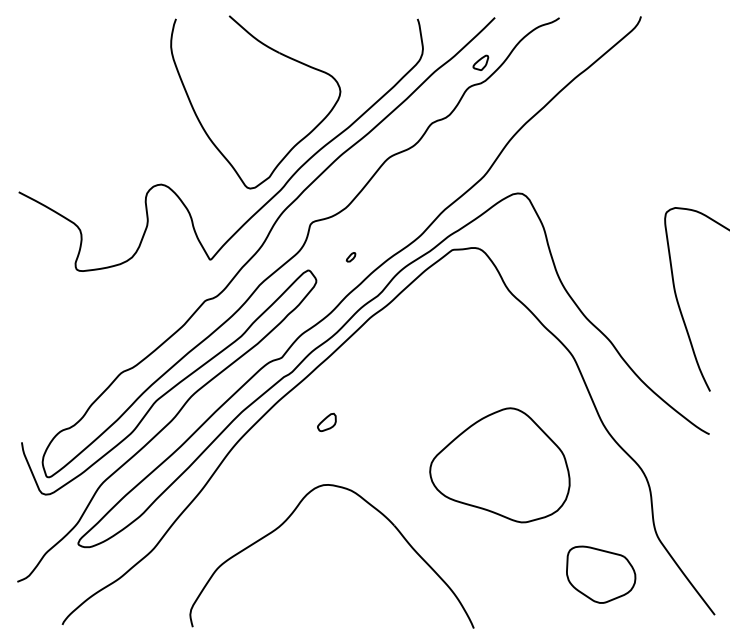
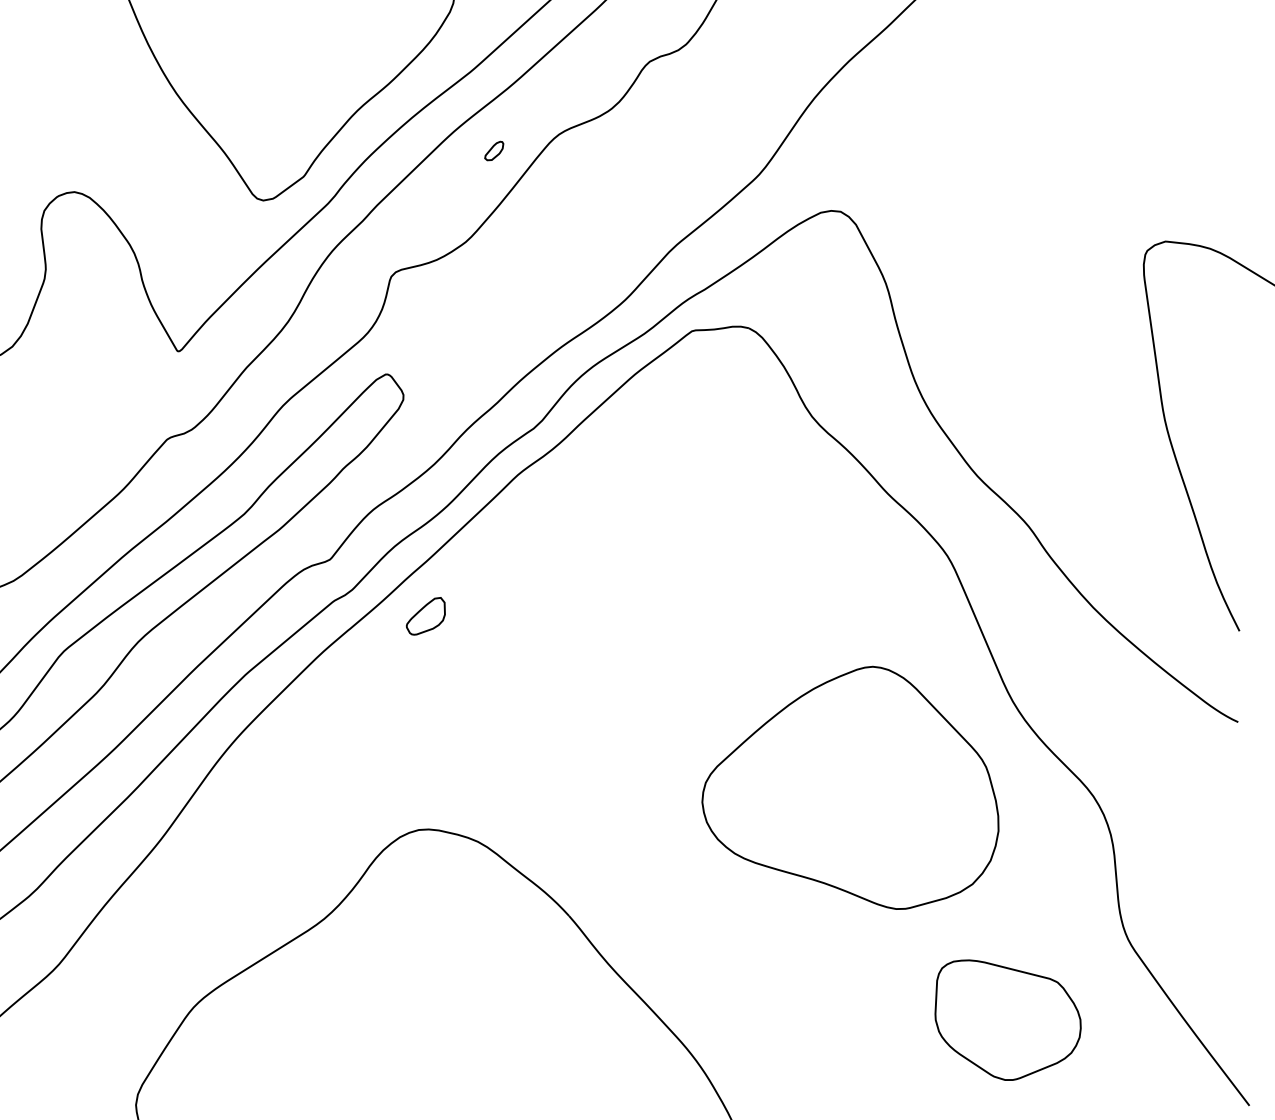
part: (350, 257) -> (493, 151), moved
part: (326, 421) -> (425, 614), moved
part: (499, 465) -> (849, 788), moved

